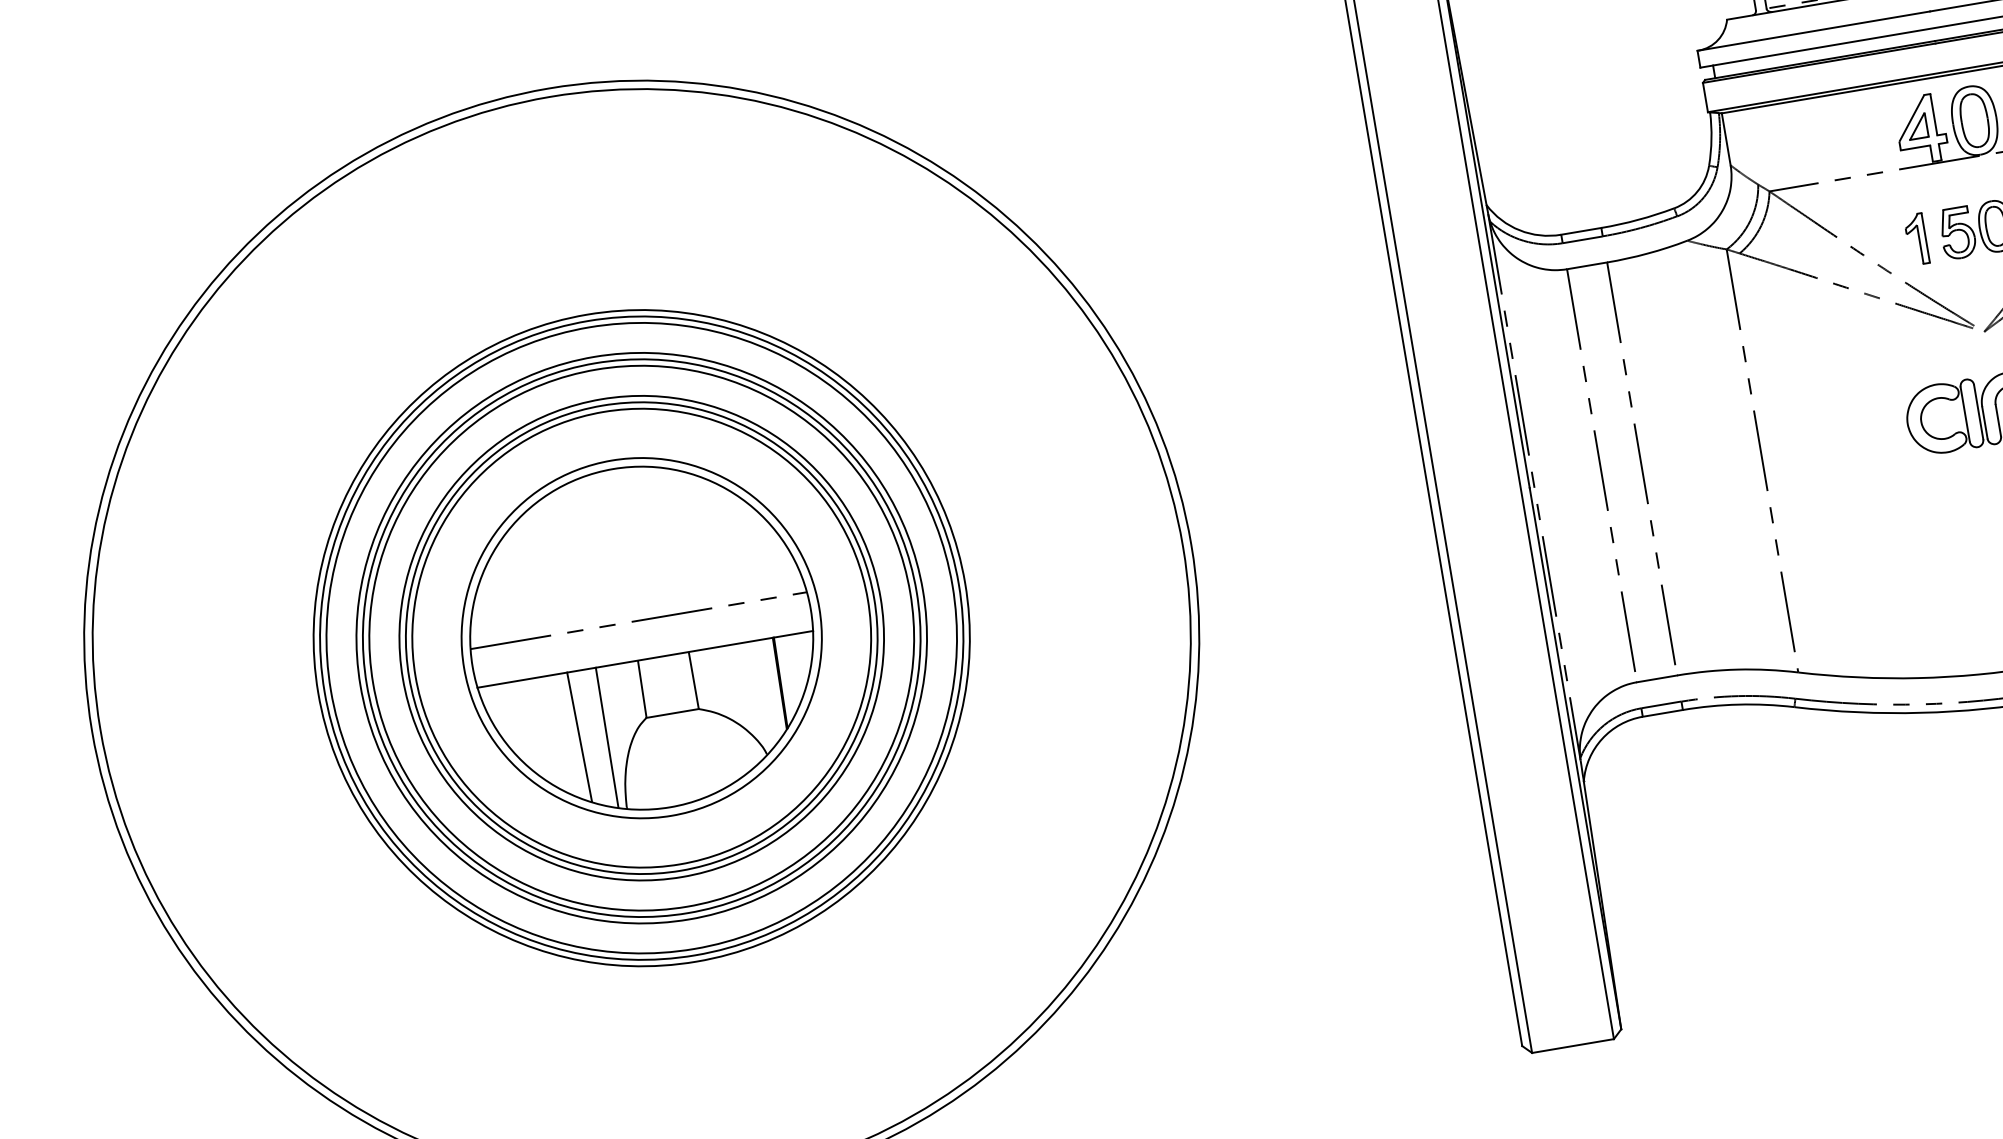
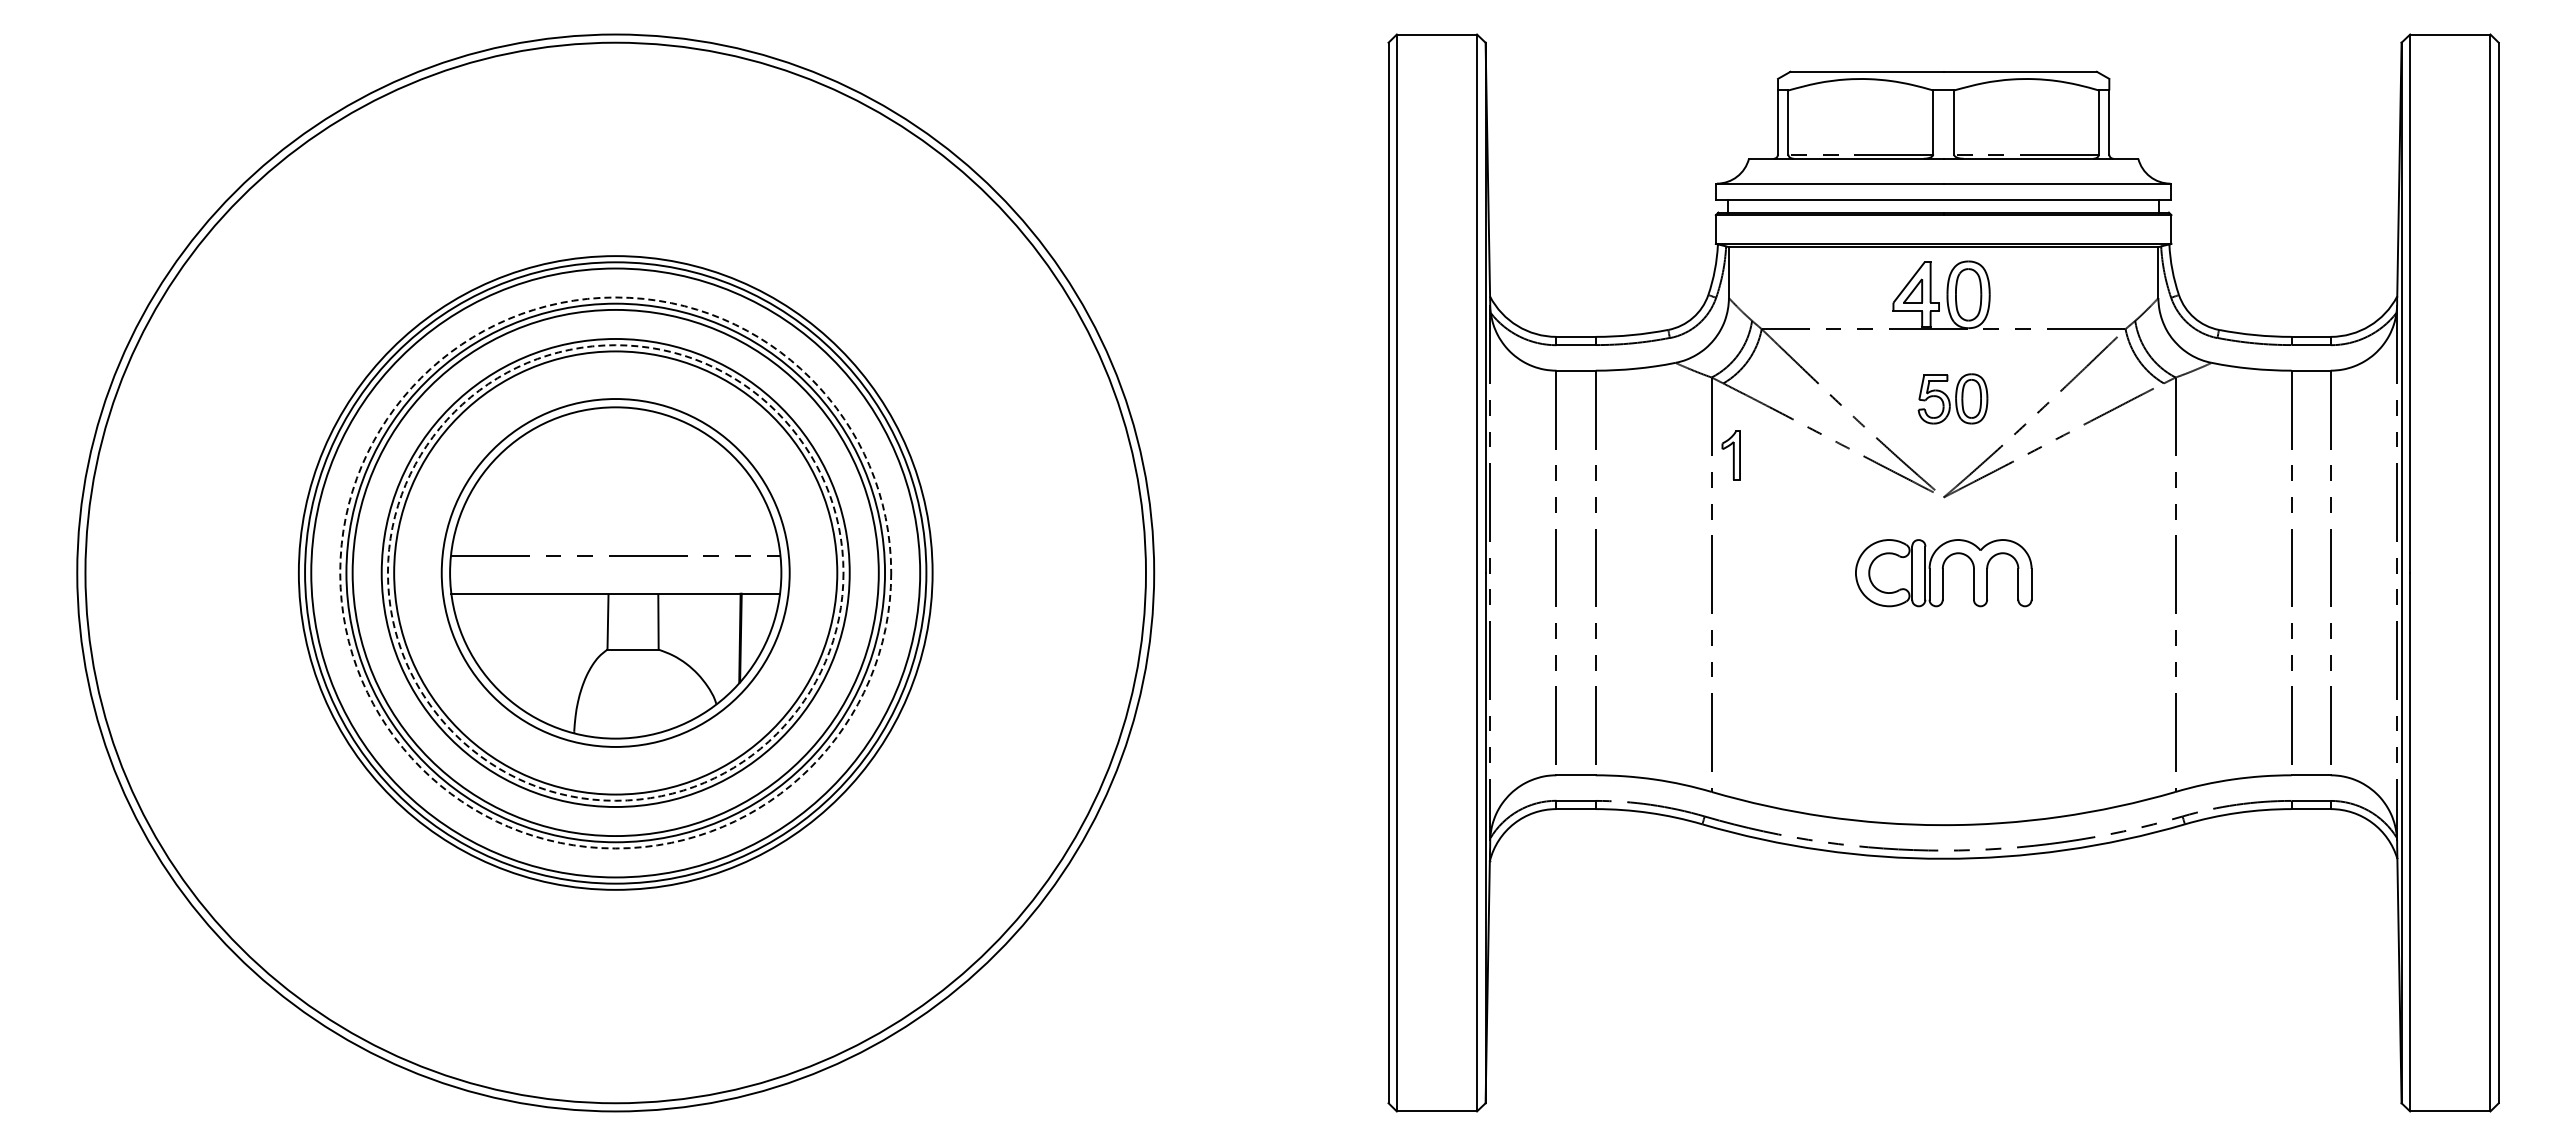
part: (1915, 239) -> (1730, 455), moved
circle: (641, 637) -> (615, 572), solid -> dashed
circle: (641, 637) -> (615, 572), solid -> dashed
line: (579, 736) -> (540, 656), removed
line: (606, 737) -> (566, 661), removed

